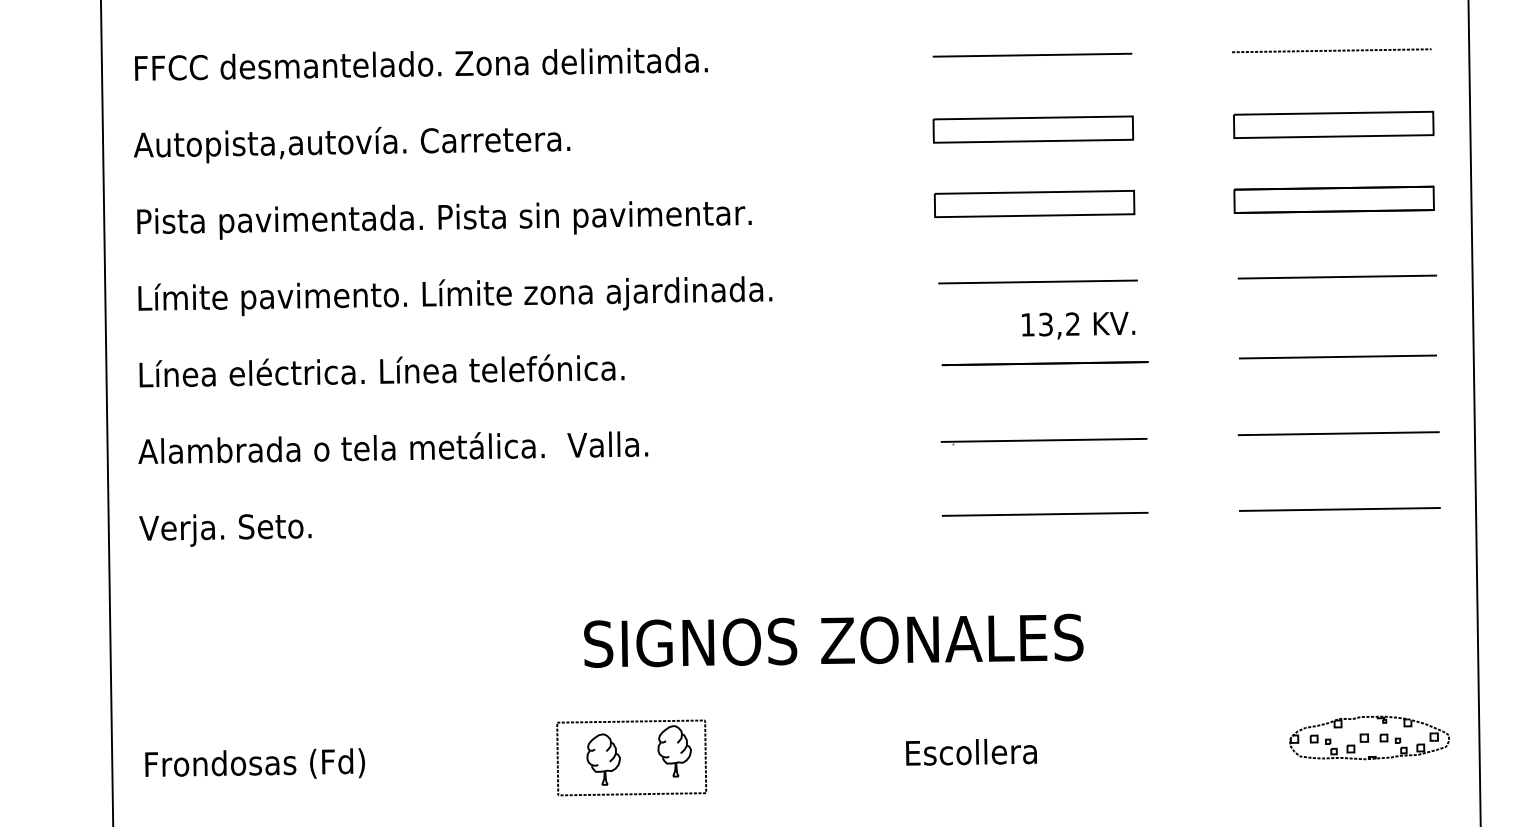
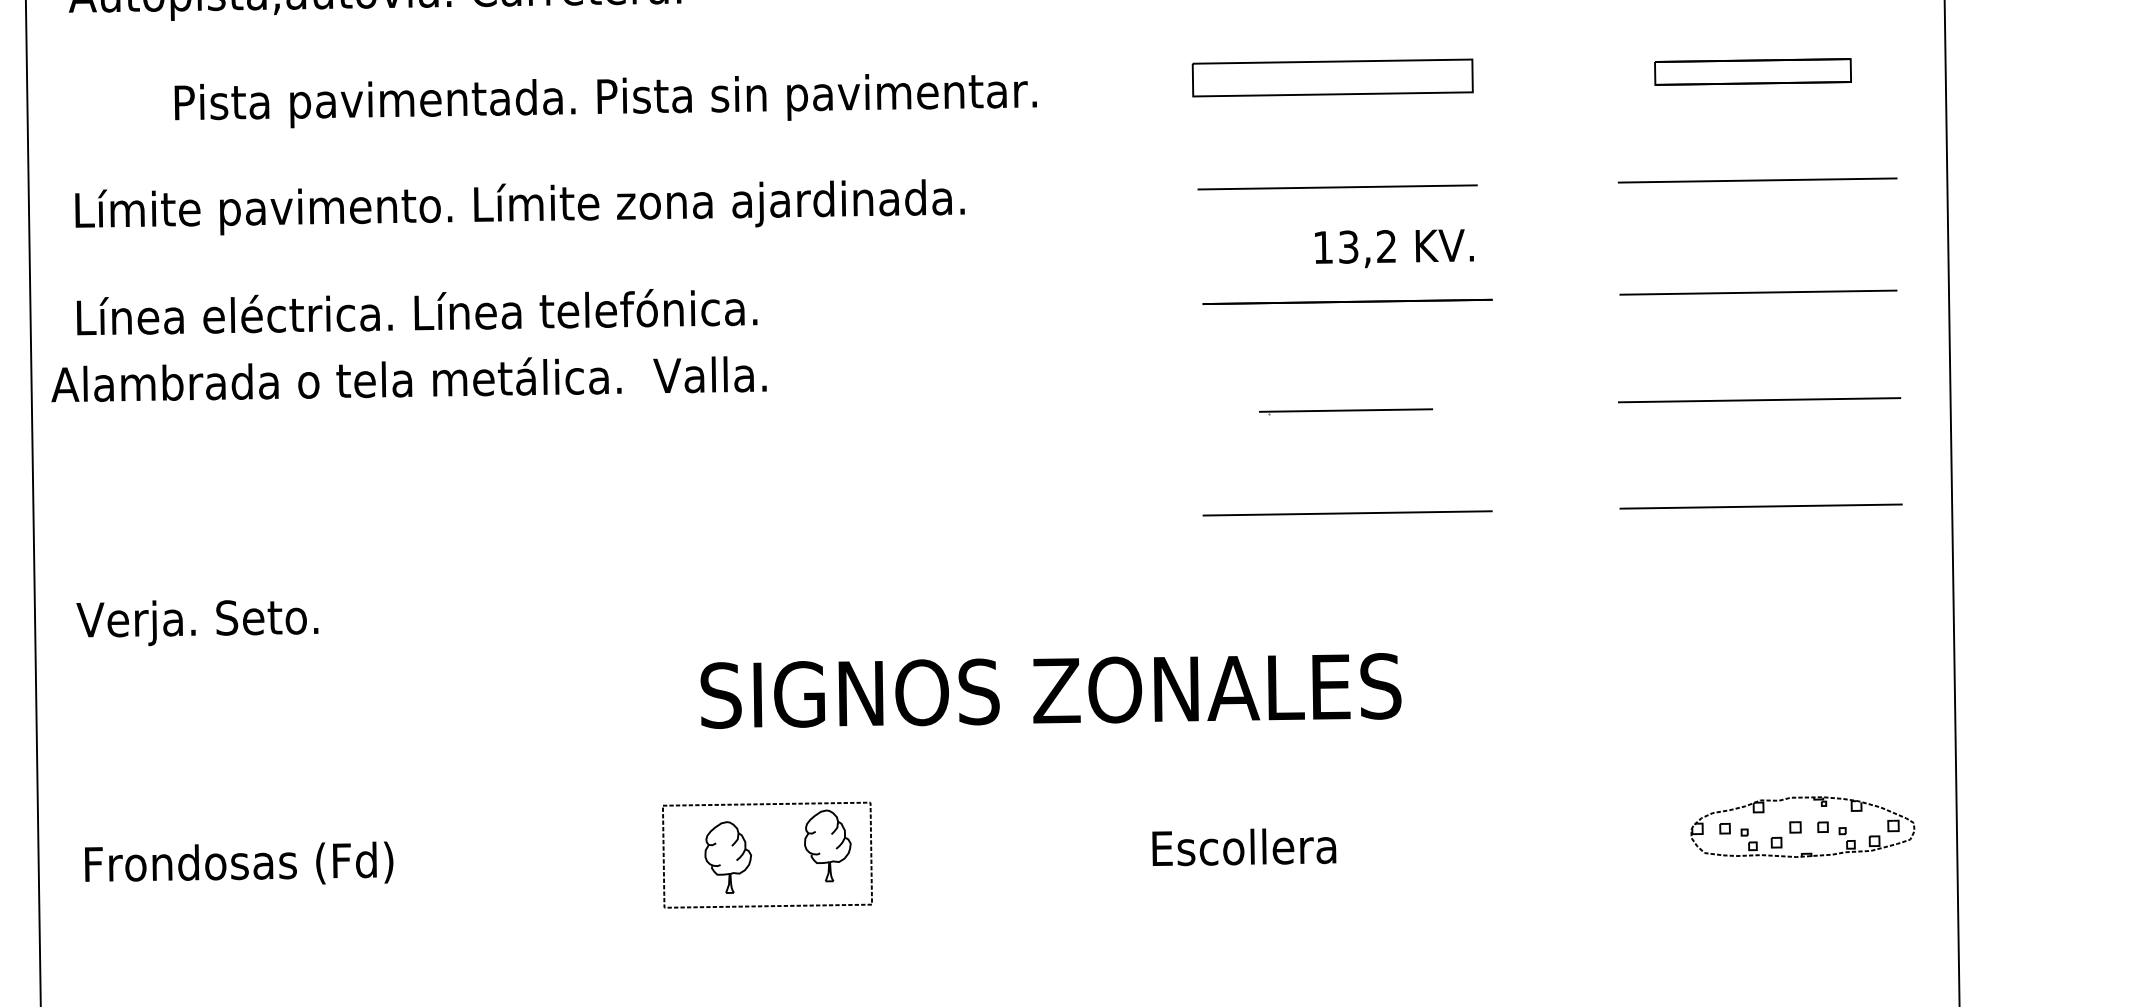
part: (1333, 199) -> (1752, 71), size x0.7
text: (444, 220) -> (605, 101), moved
part: (1043, 441) -> (1345, 411), size x0.6
text: (393, 447) -> (409, 378), moved
text: (225, 530) -> (197, 623), moved

